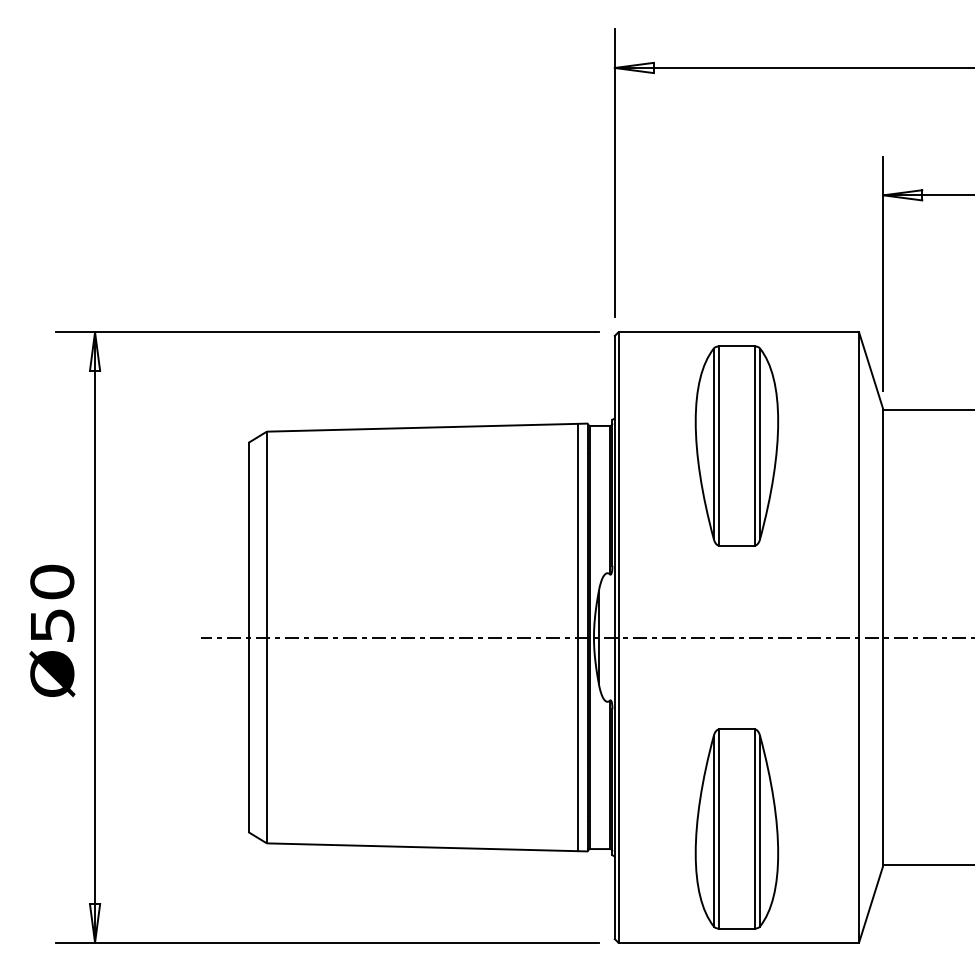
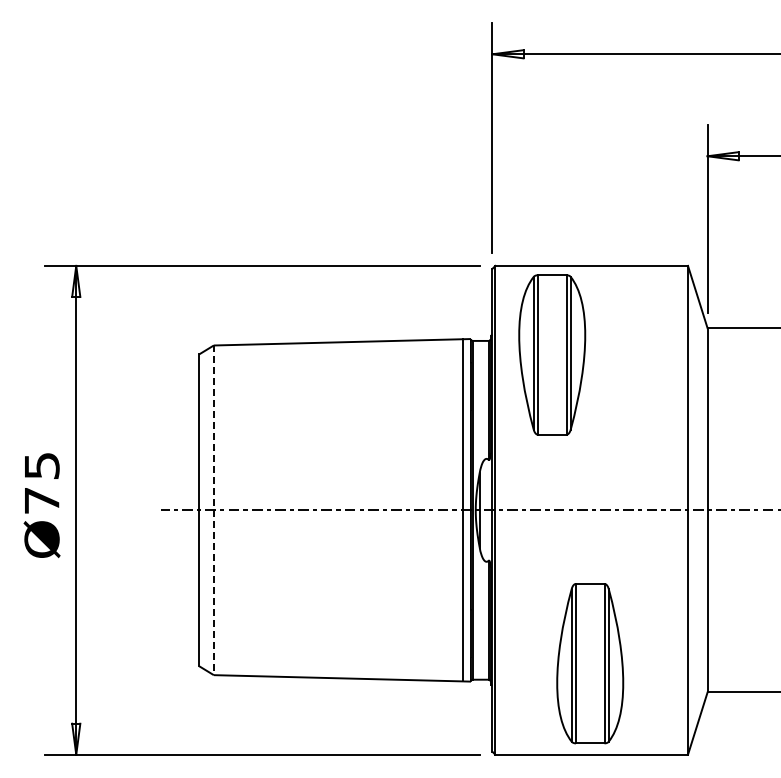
part: (737, 445) -> (552, 354), moved
text: (51, 602) -> (41, 482), Ø50 -> Ø75
line: (266, 637) -> (213, 510), solid -> dashed

